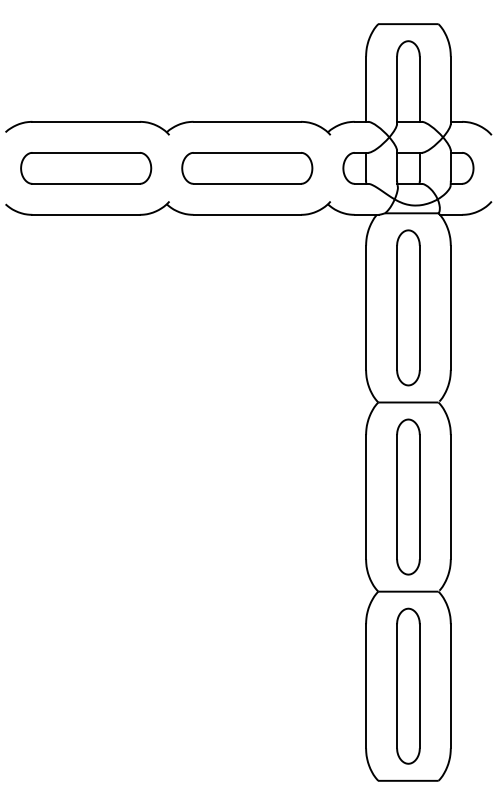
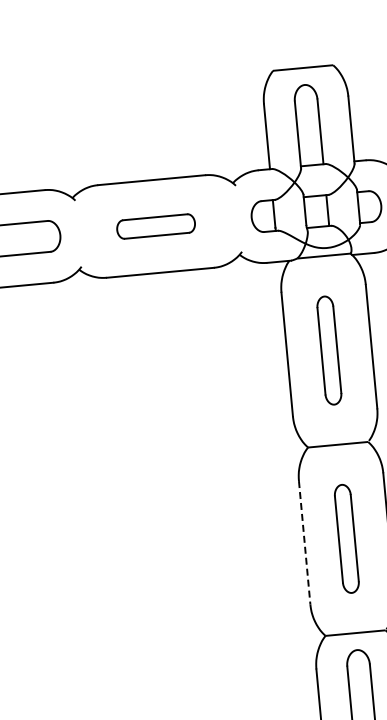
part: (247, 168) -> (156, 226), size x0.6
part: (408, 307) -> (329, 350), size x0.7
part: (408, 496) -> (346, 538), size x0.7
line: (366, 497) -> (305, 543), solid -> dashed

